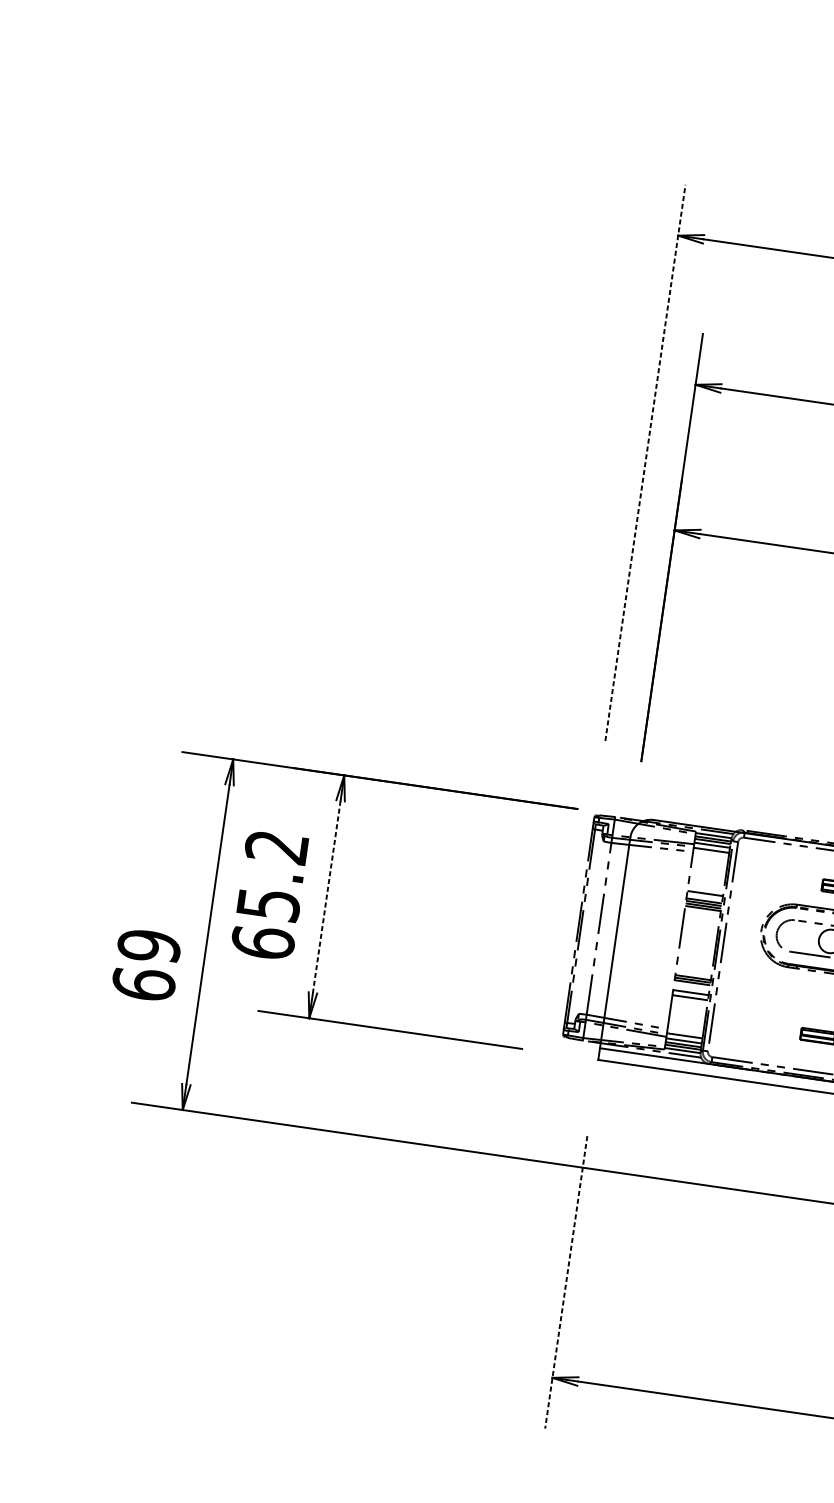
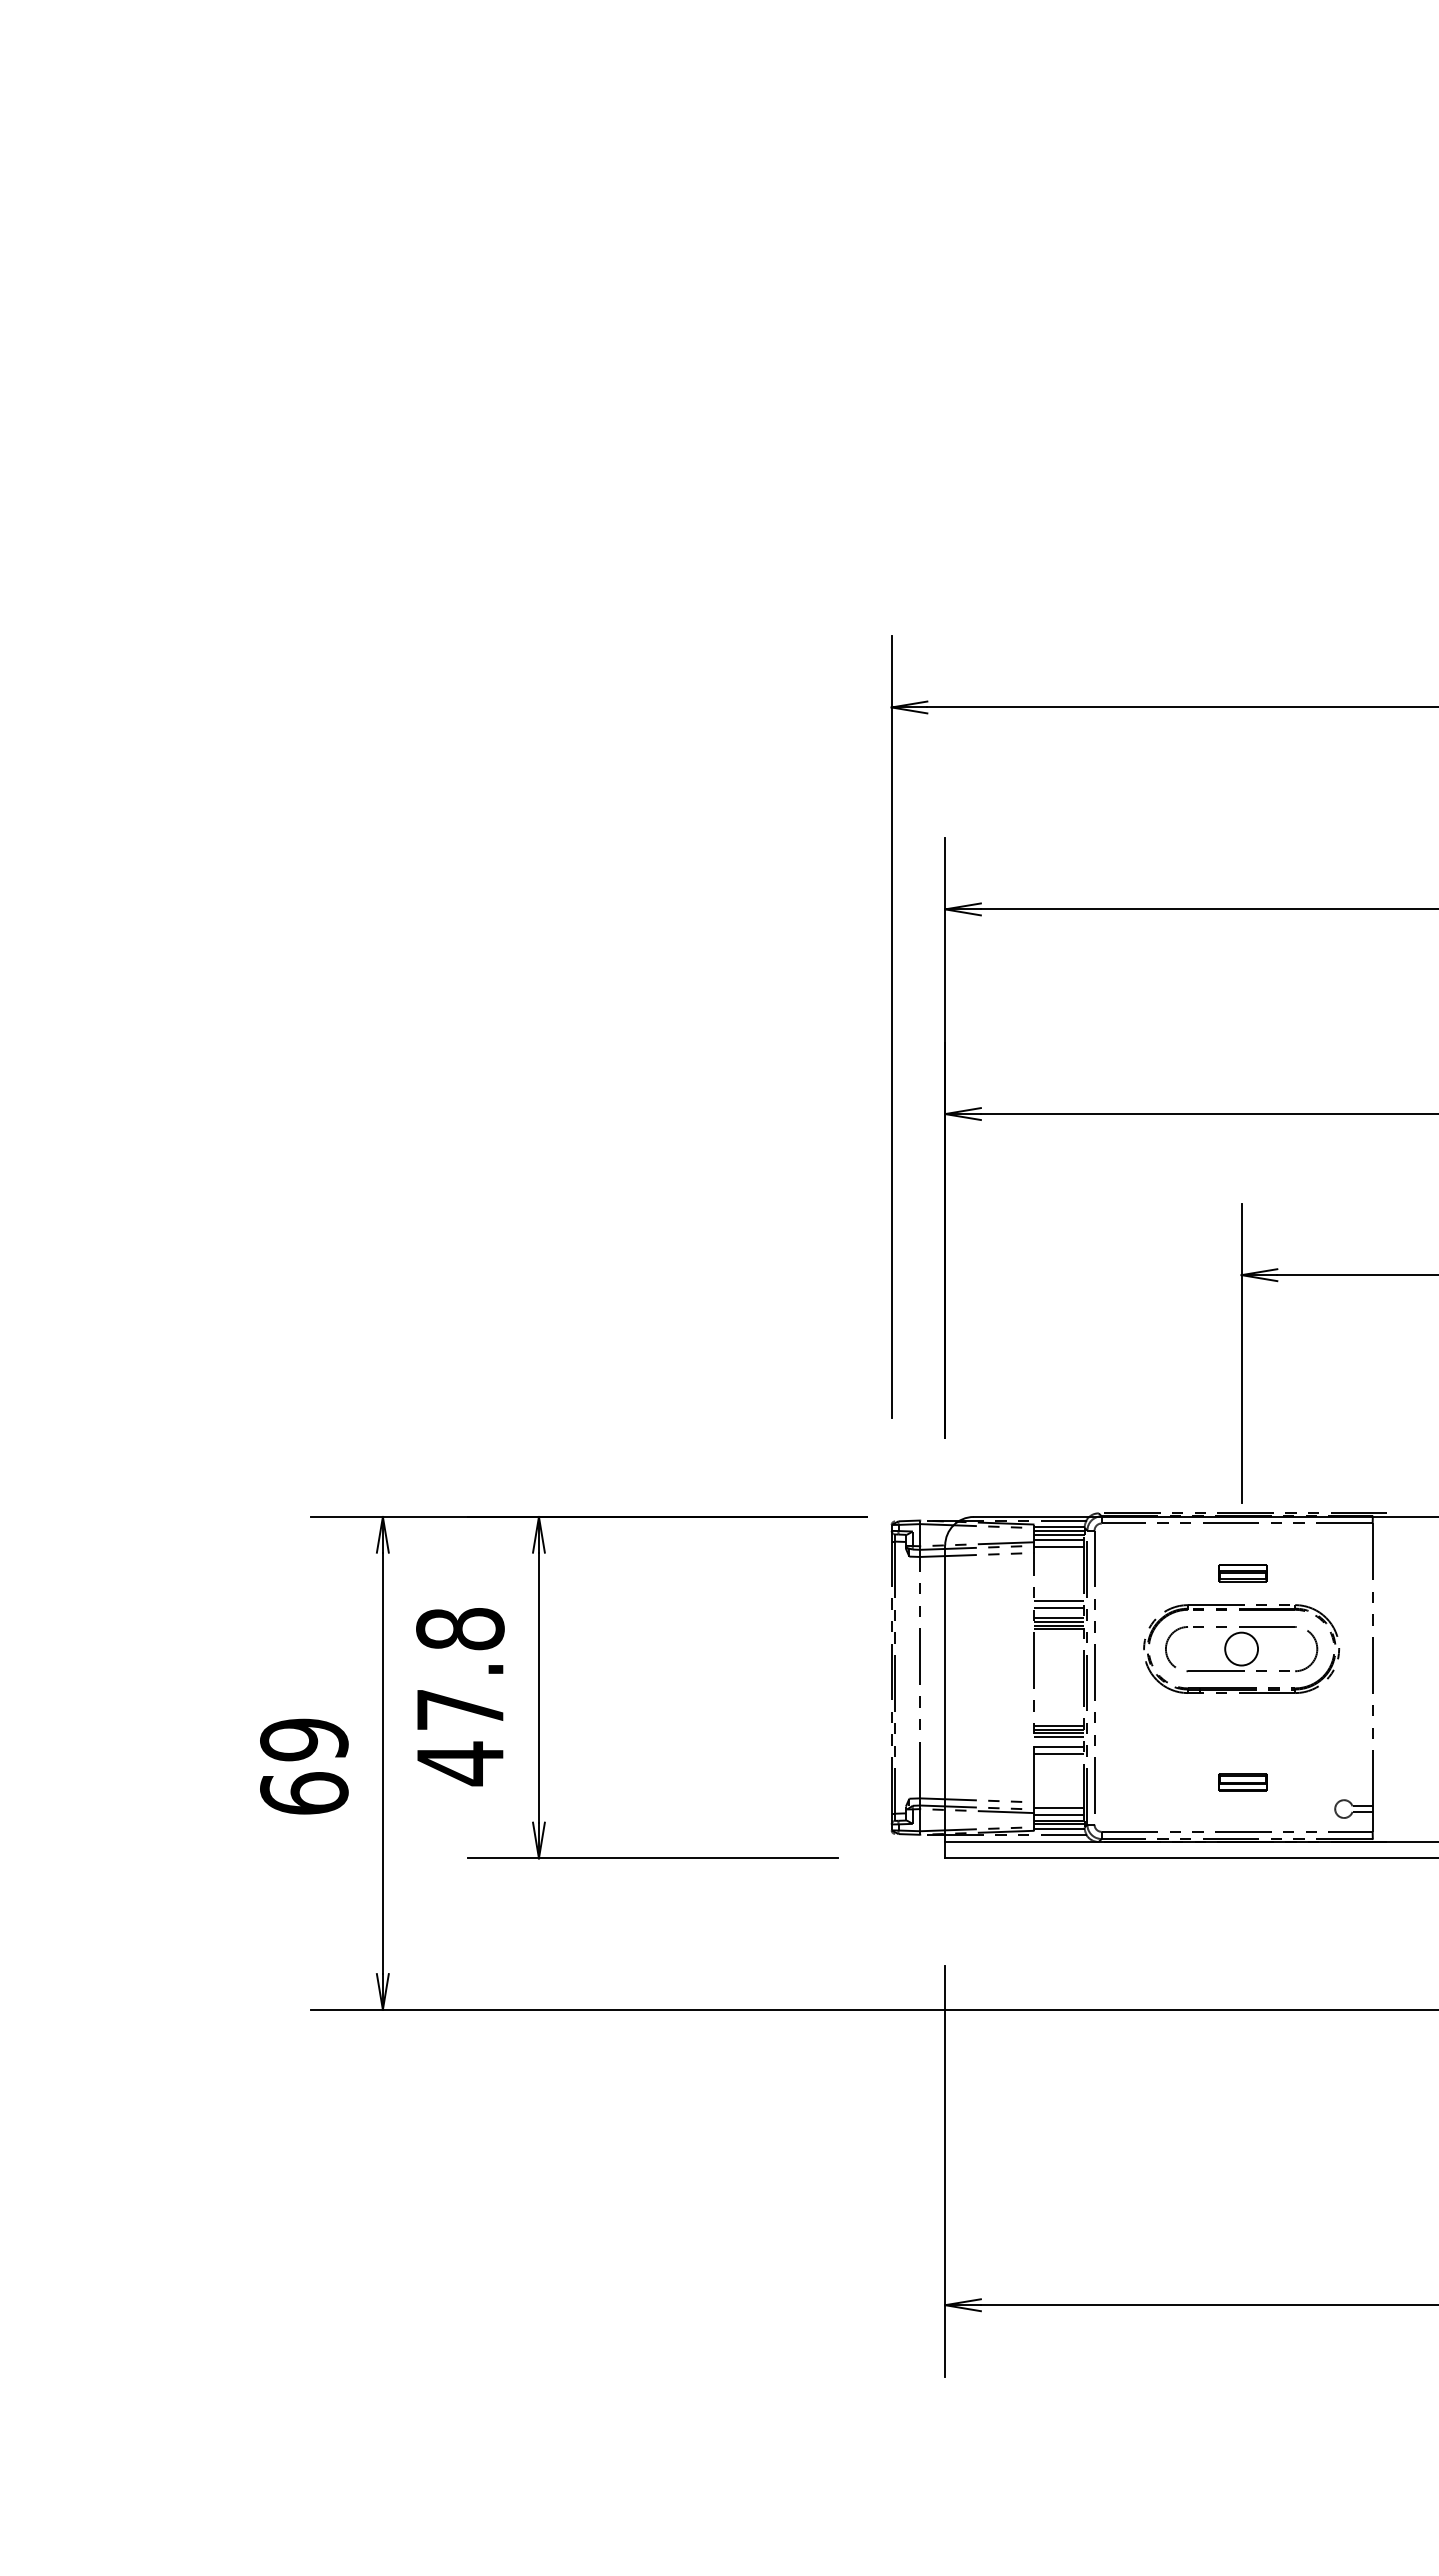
line: (645, 462) -> (891, 1026), dashed -> solid
line: (706, 888) -> (1059, 1600), added
text: (269, 895) -> (460, 1697), 65.2 -> 47.8
line: (326, 896) -> (538, 1687), dashed -> solid
text: (146, 965) -> (304, 1766), moved
line: (692, 984) -> (1059, 1736), added
line: (566, 1282) -> (945, 2171), dashed -> solid

